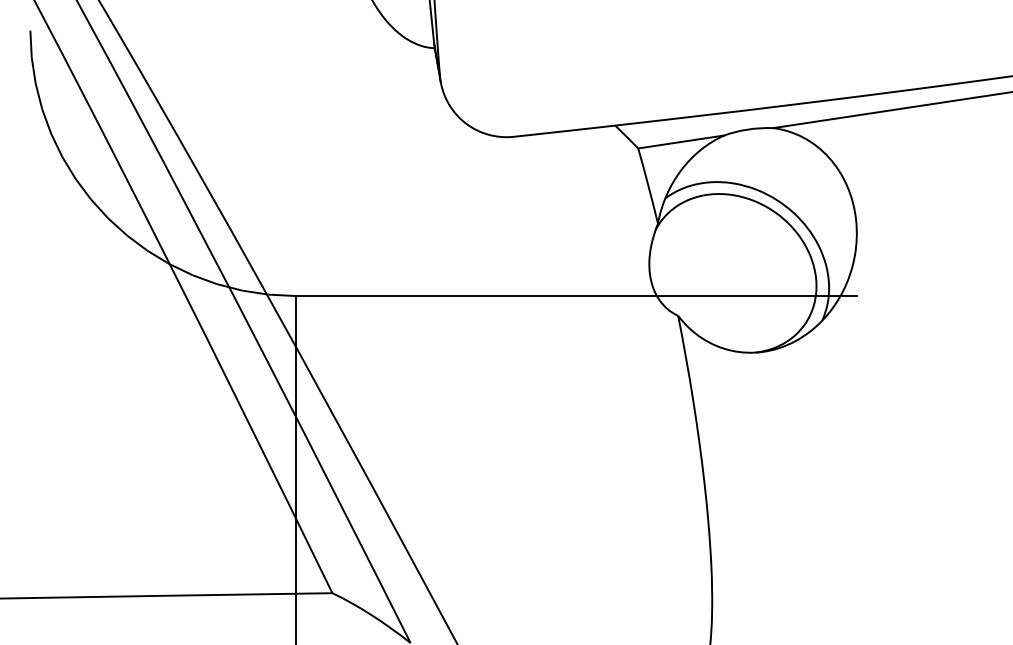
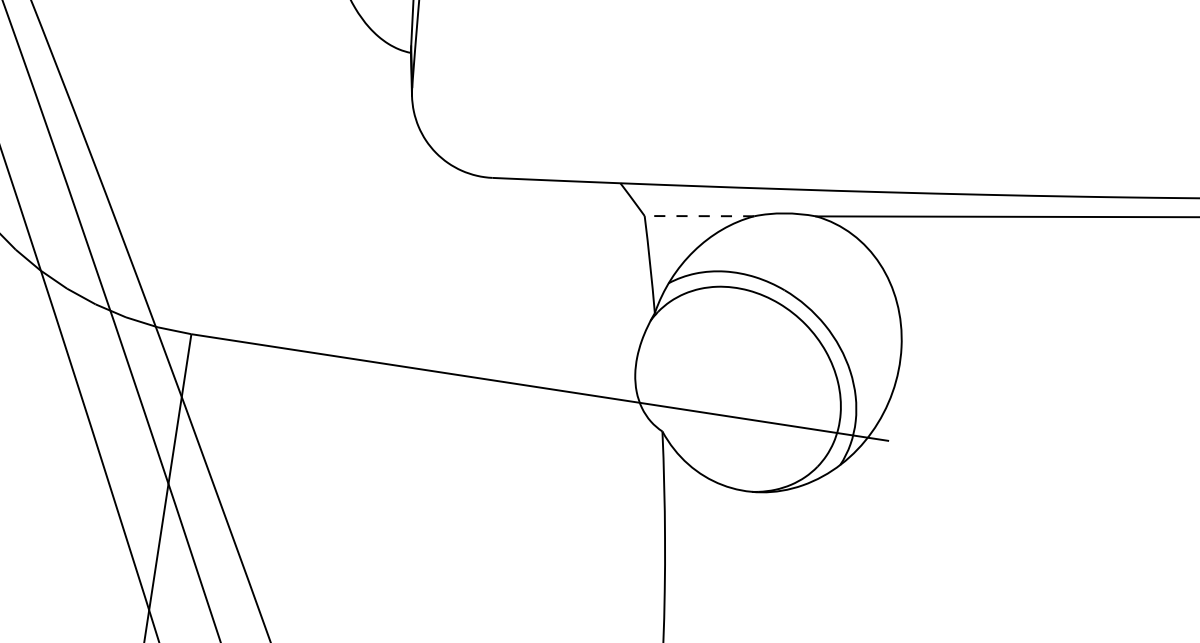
line: (681, 141) -> (699, 215), solid -> dashed

